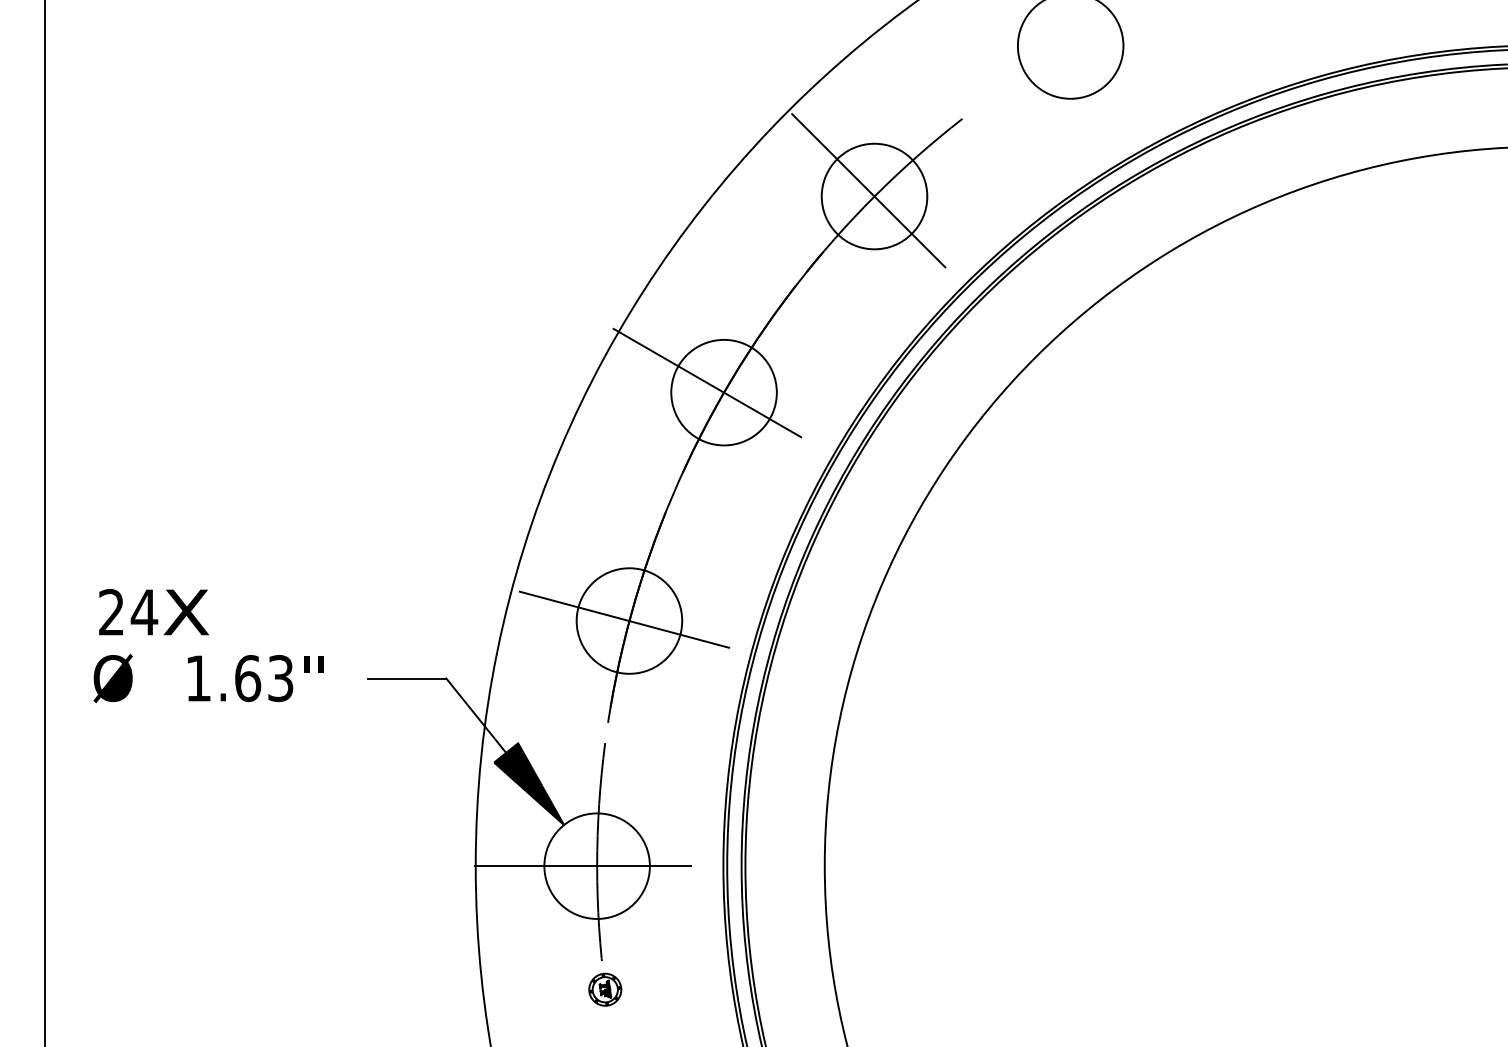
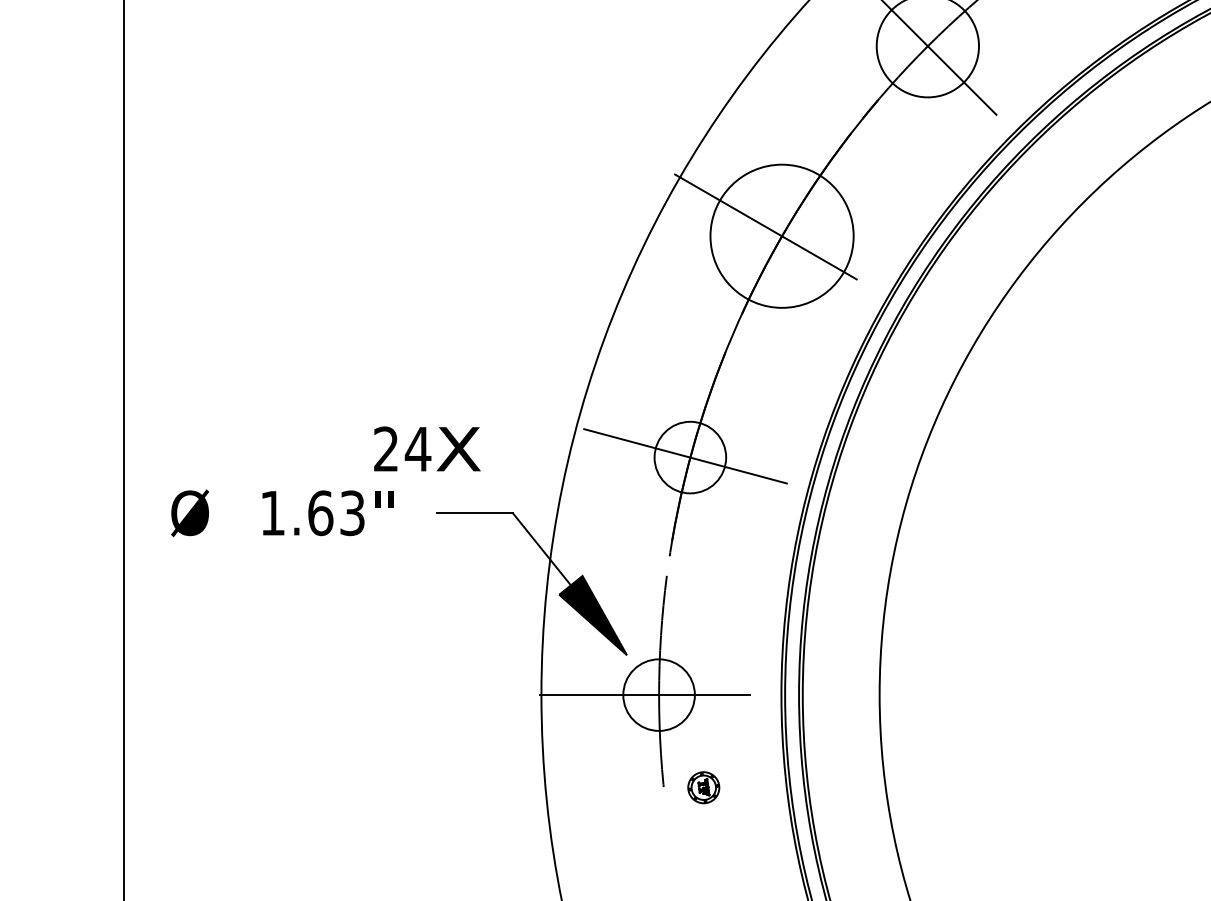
circle: (723, 392) -> (781, 236), size x1.4
text: (153, 612) -> (426, 449), moved
circle: (629, 620) -> (690, 457), size x0.7
circle: (596, 865) -> (658, 694), size x0.7
part: (605, 989) -> (703, 787), moved

